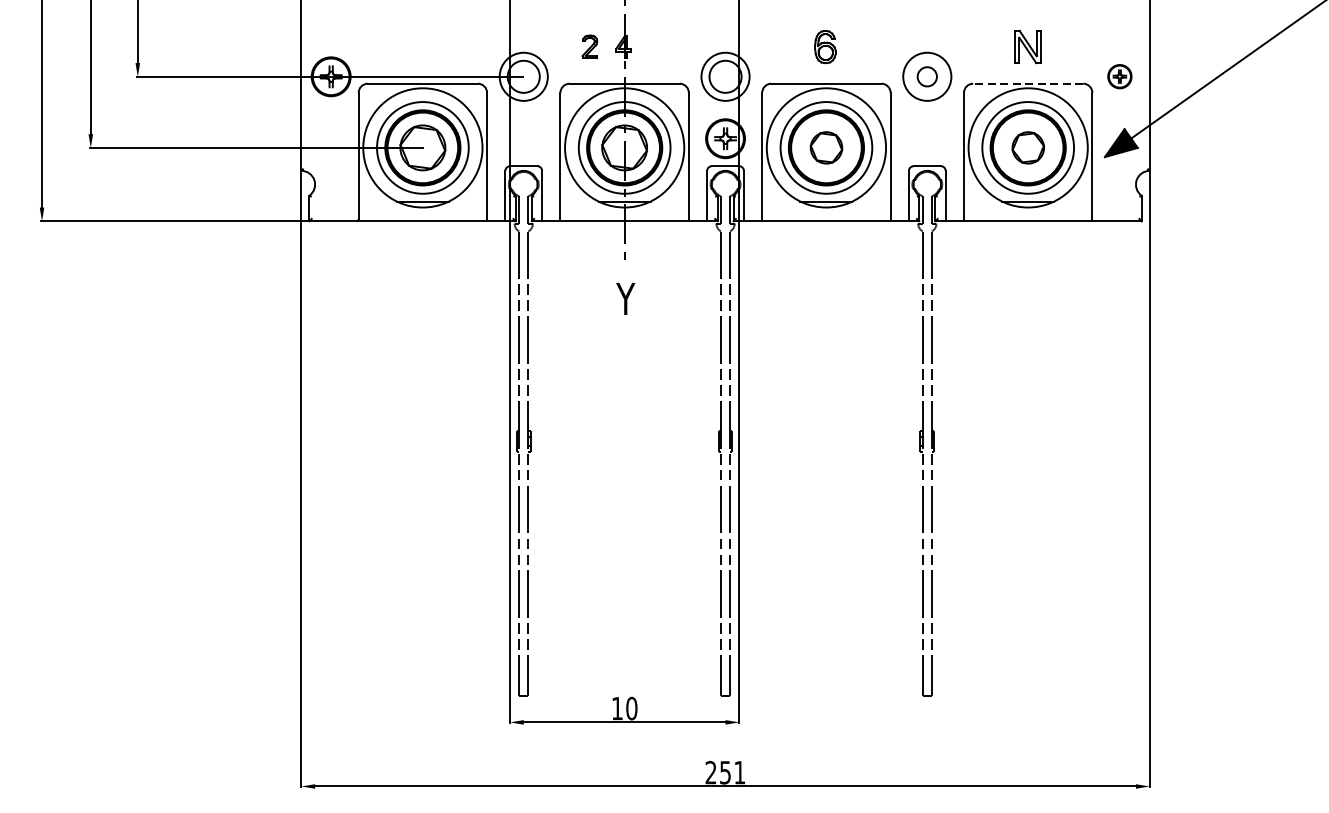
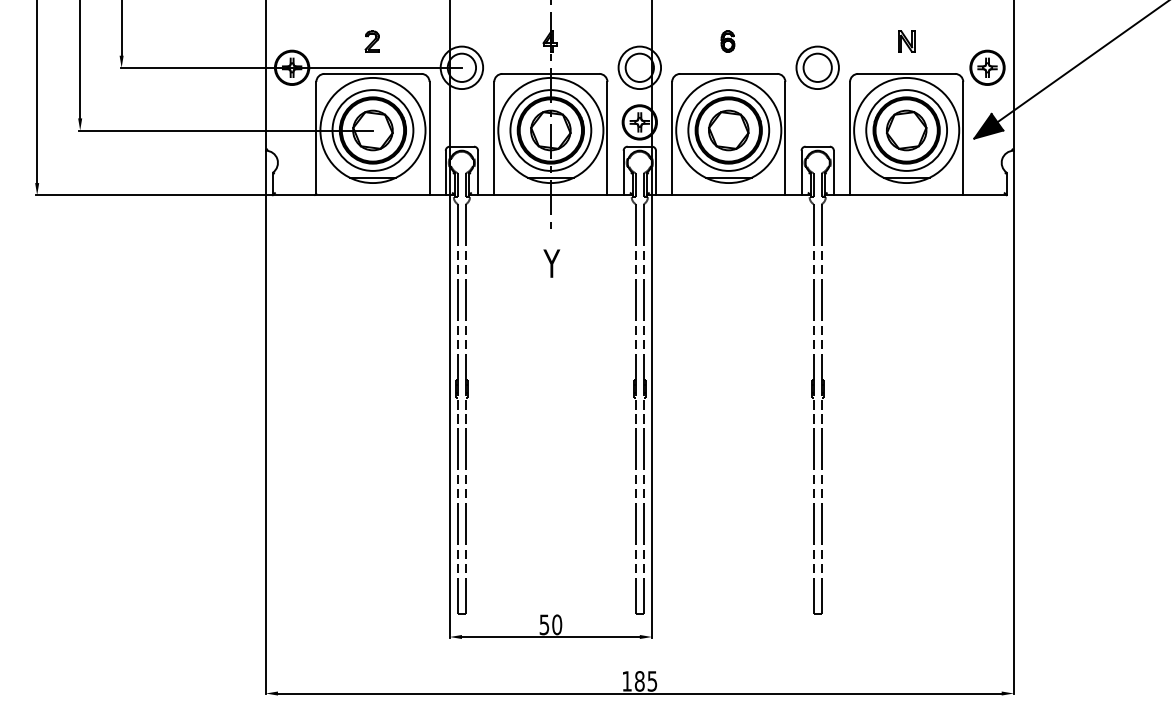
part: (589, 46) -> (371, 41), moved
part: (824, 46) -> (727, 41), size x0.71
part: (1028, 46) -> (906, 41), size x0.71
circle: (927, 76) -> (817, 67), size x1.67
part: (1119, 76) -> (987, 67), size x1.67
line: (1028, 83) -> (906, 73), dashed -> solid
part: (826, 147) -> (728, 130), size x1.43
part: (1028, 147) -> (906, 130), size x1.43
text: (617, 708) -> (544, 624), 10 -> 50
text: (725, 772) -> (639, 681), 251 -> 185

